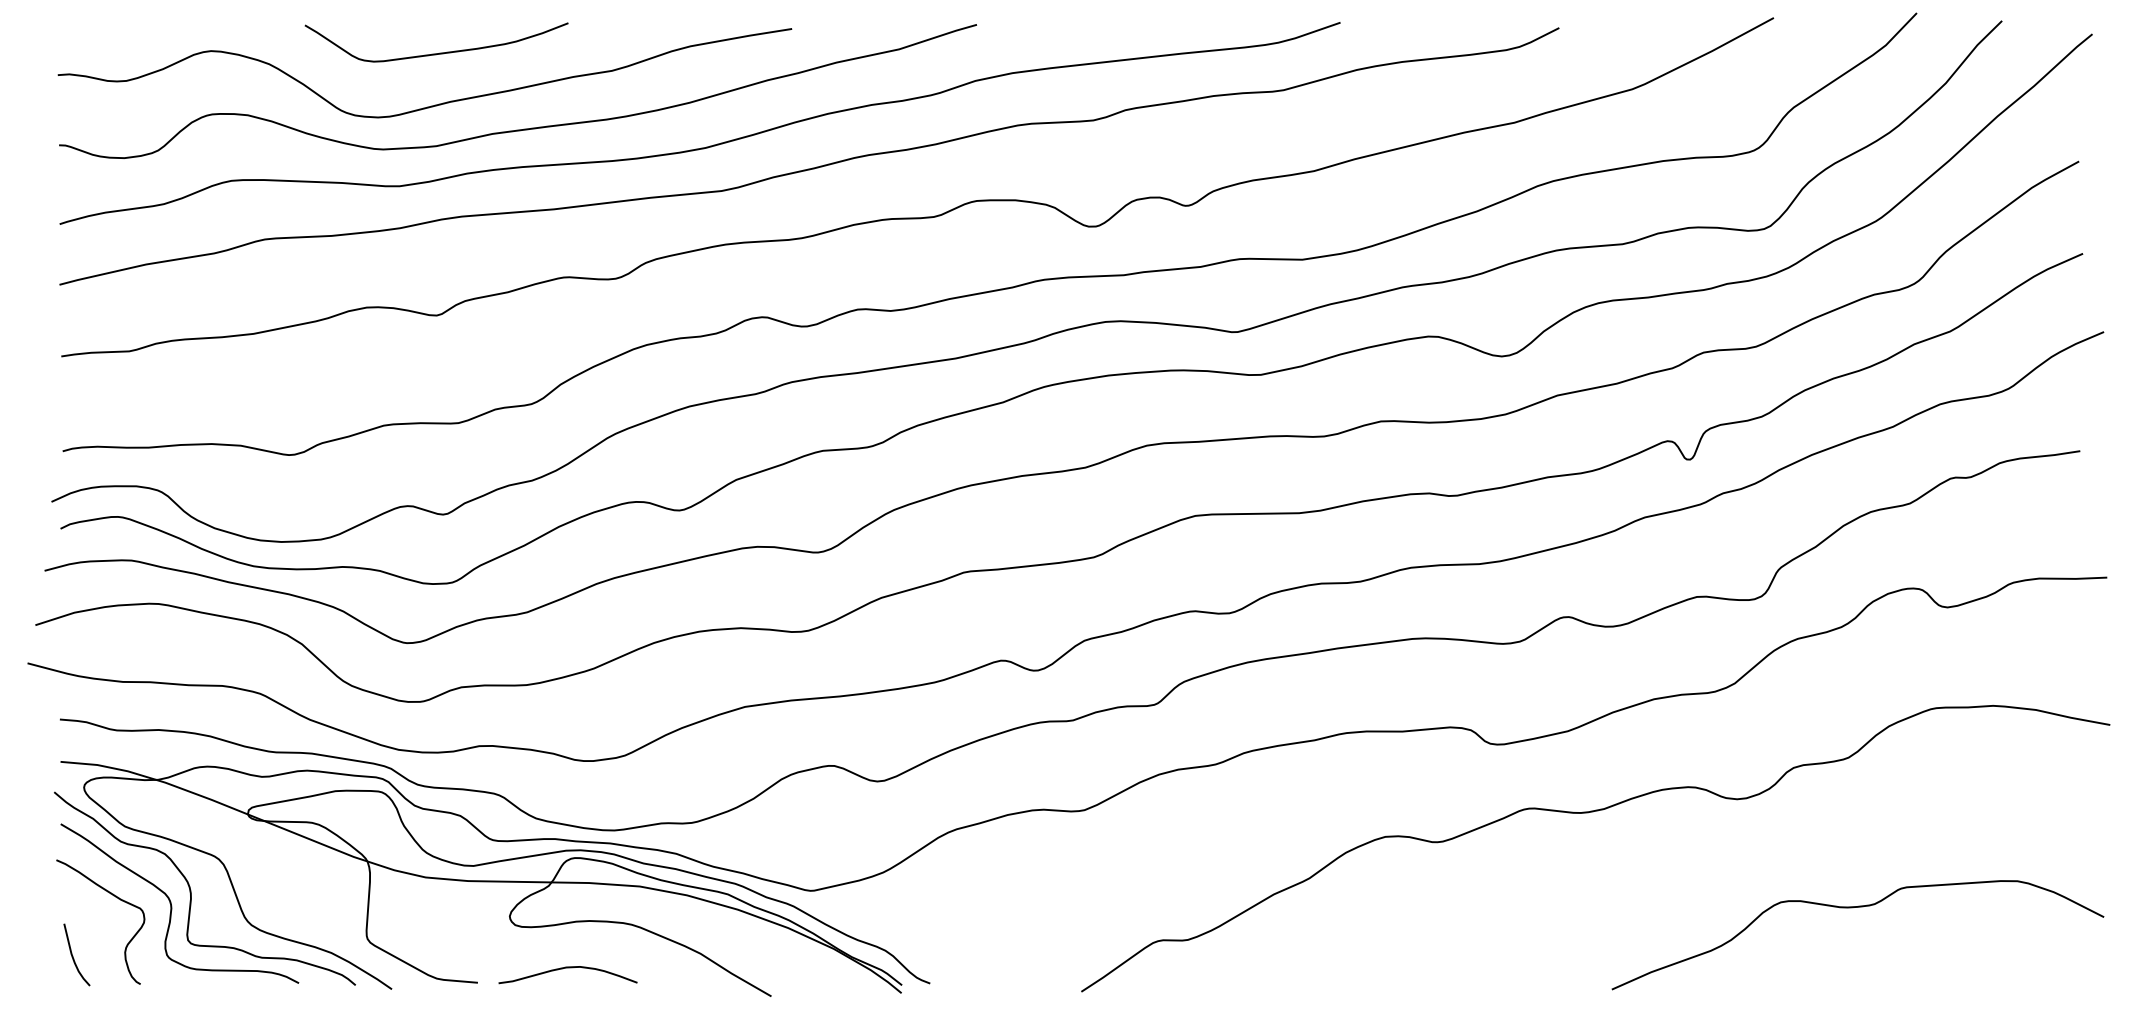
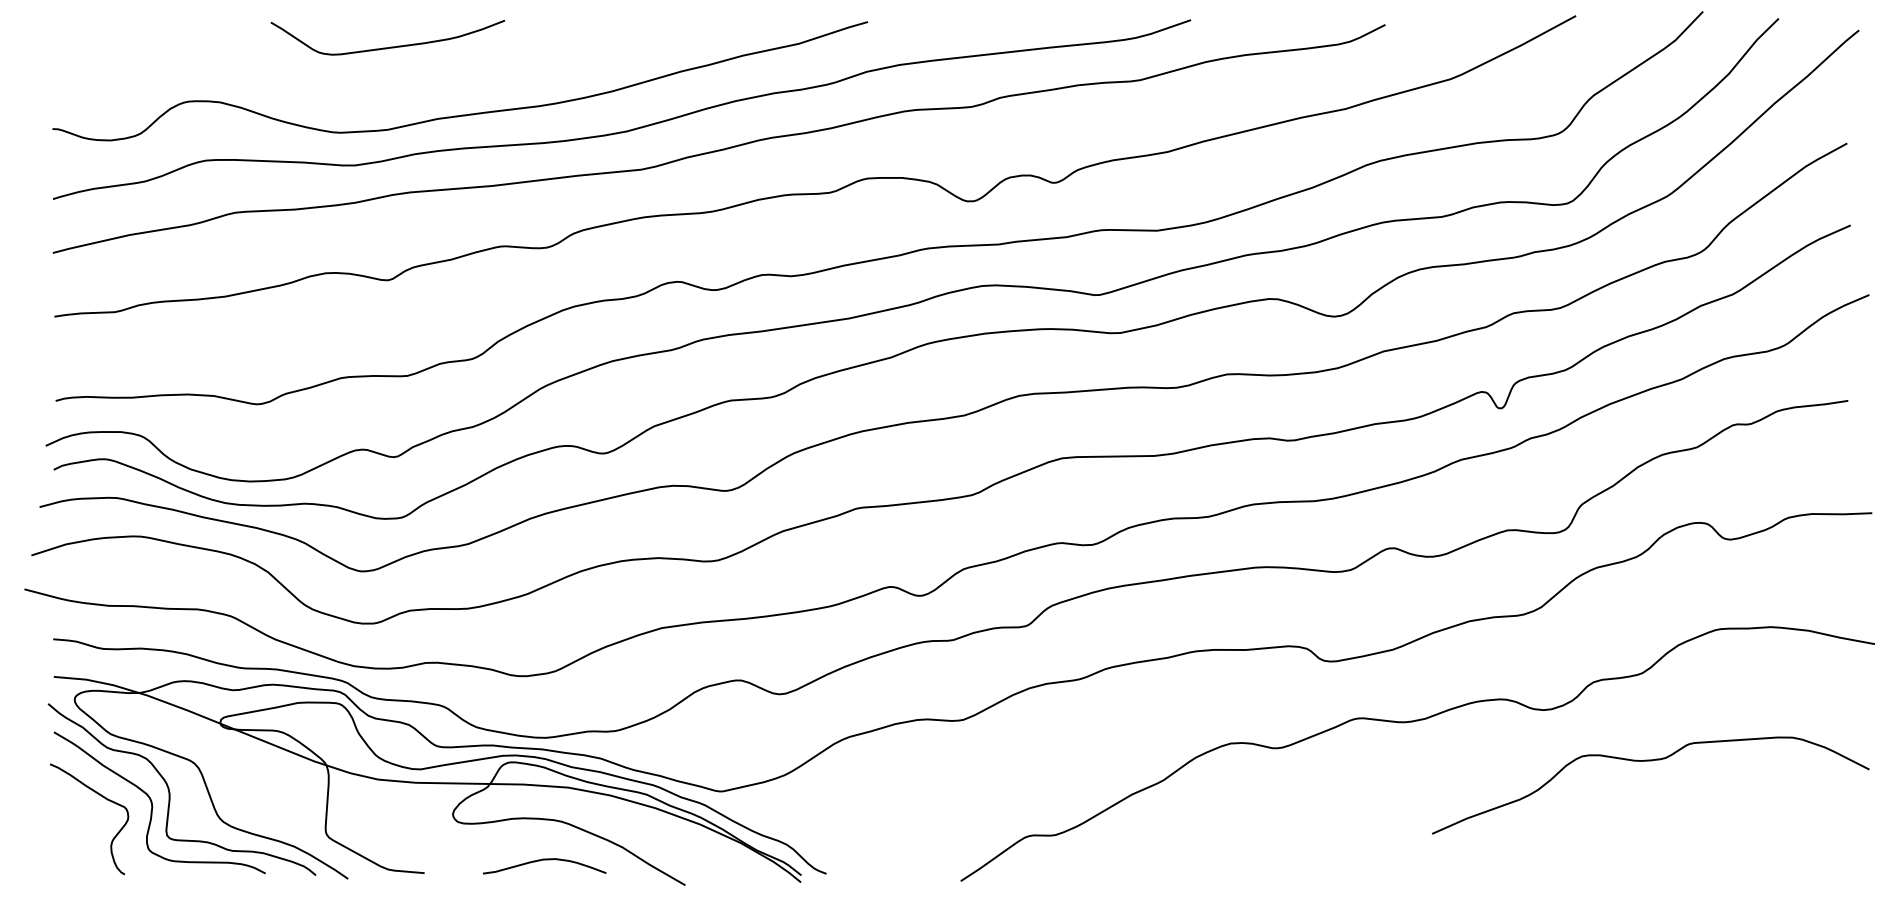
curve: (431, 105) -> (383, 93), removed
curve: (1853, 908) -> (1646, 761), moved
curve: (73, 956) -> (65, 849), removed
curve: (567, 968) -> (544, 860), moved

